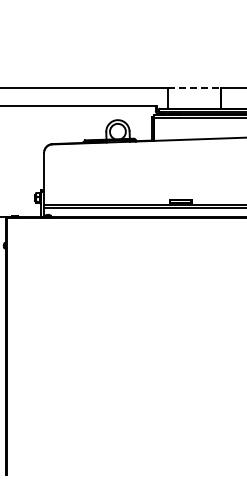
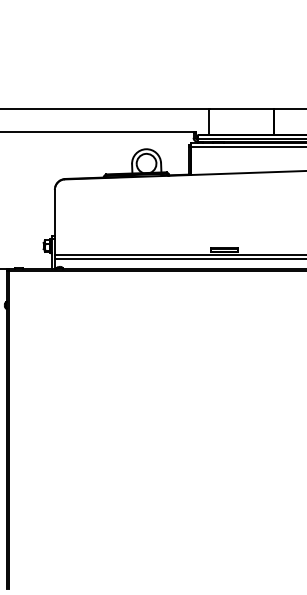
line: (194, 87) -> (241, 108), dashed -> solid

